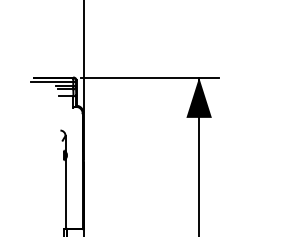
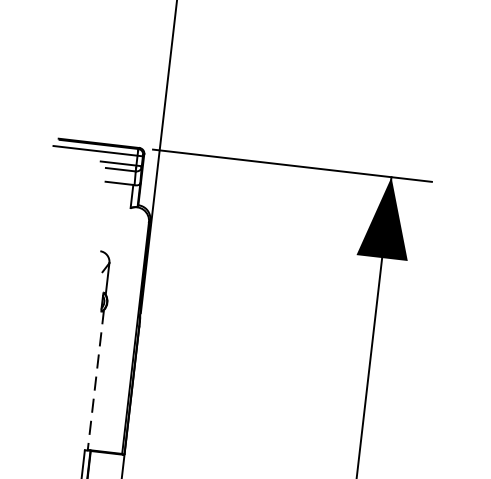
line: (65, 194) -> (95, 381), solid -> dashed

